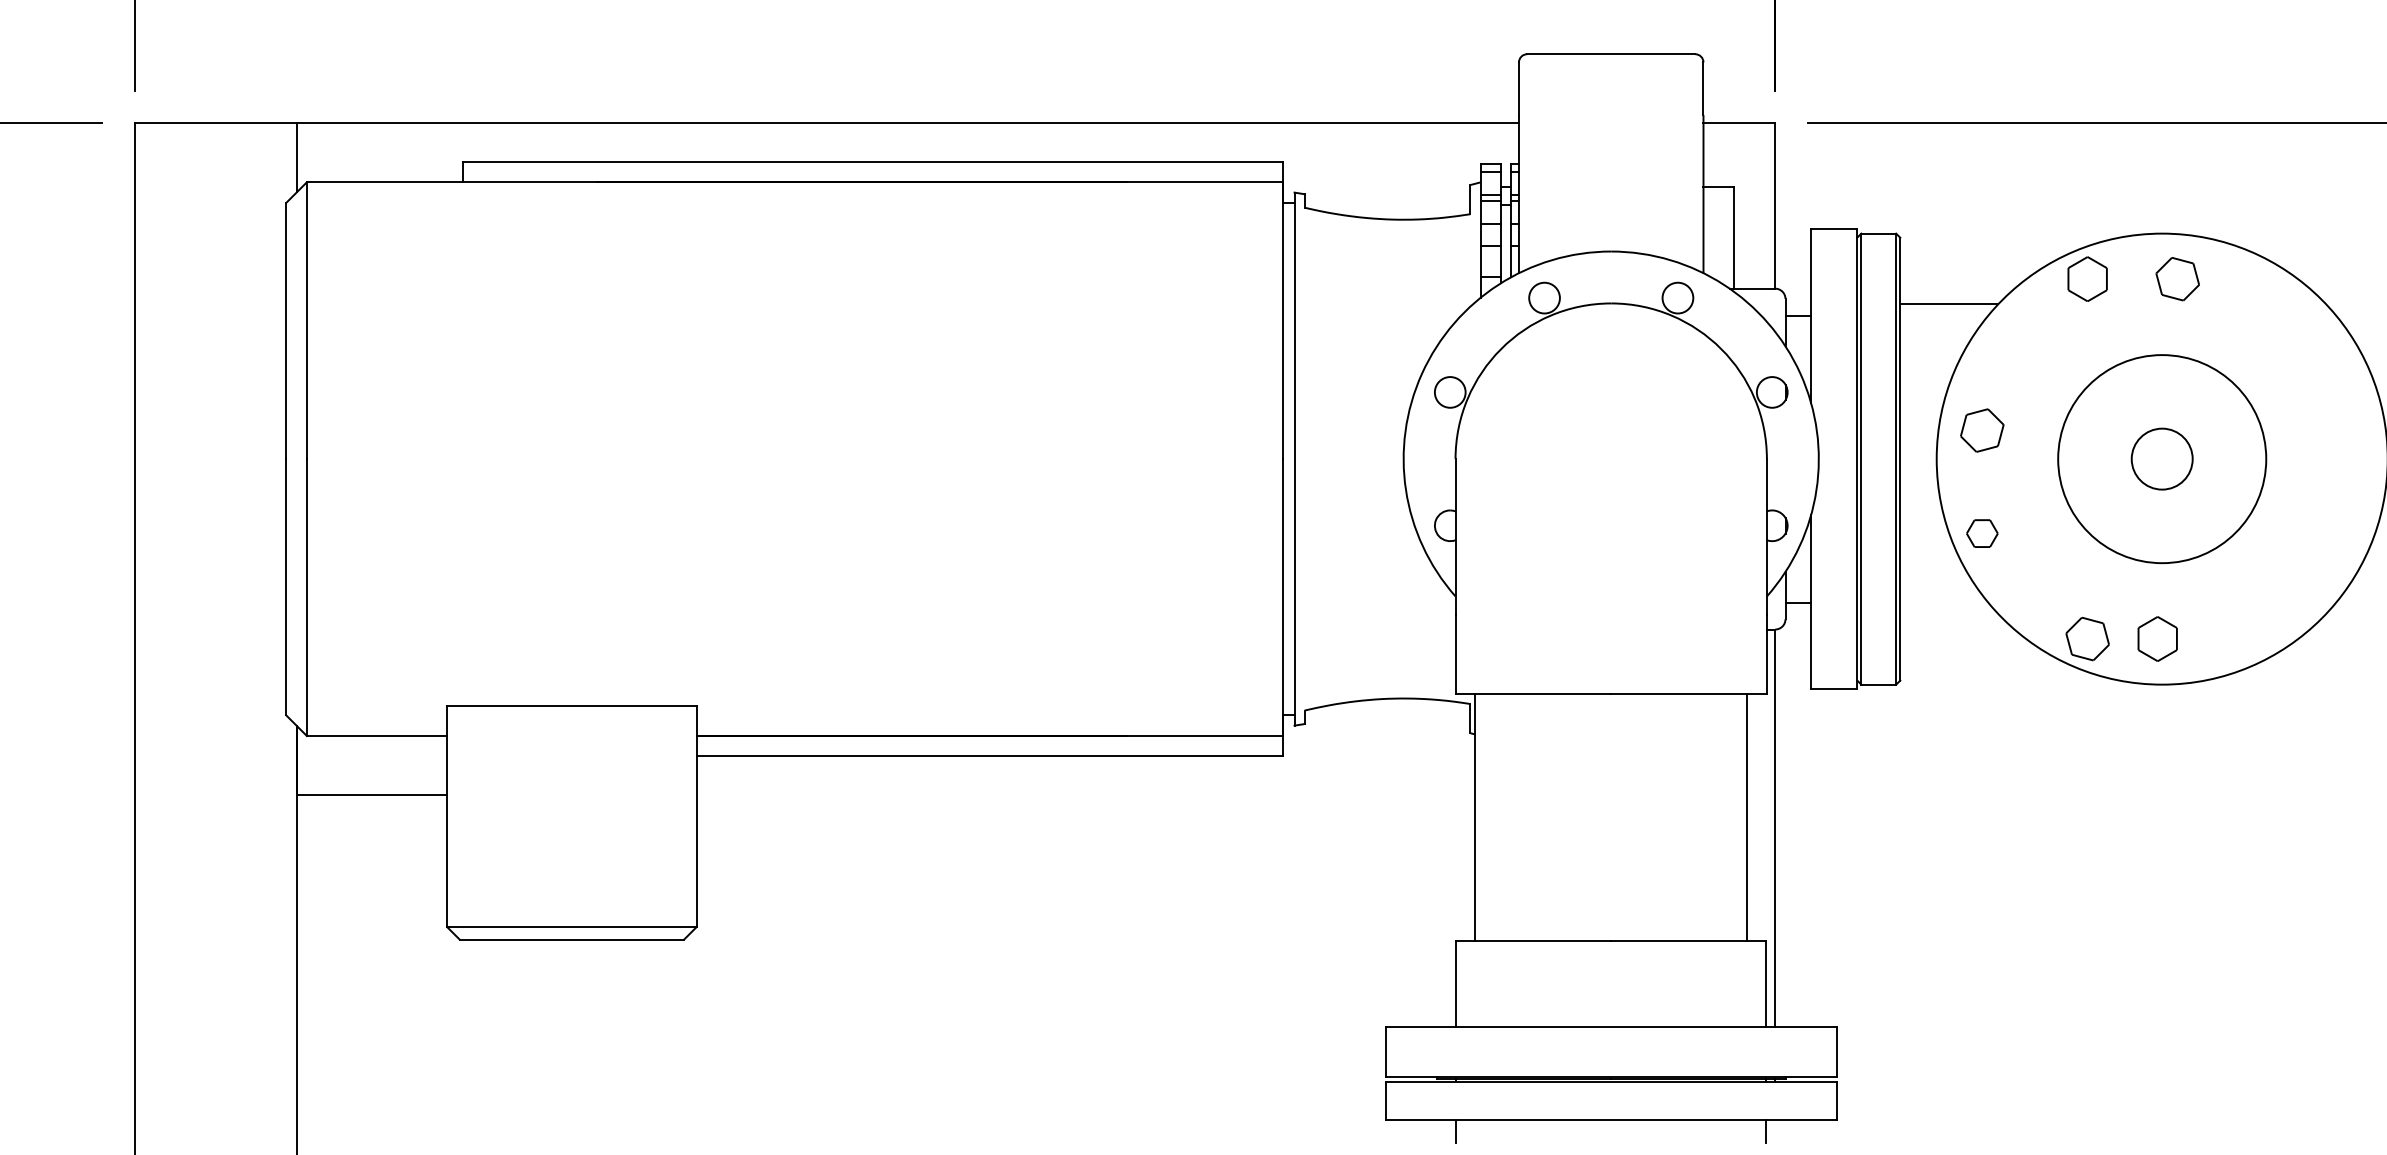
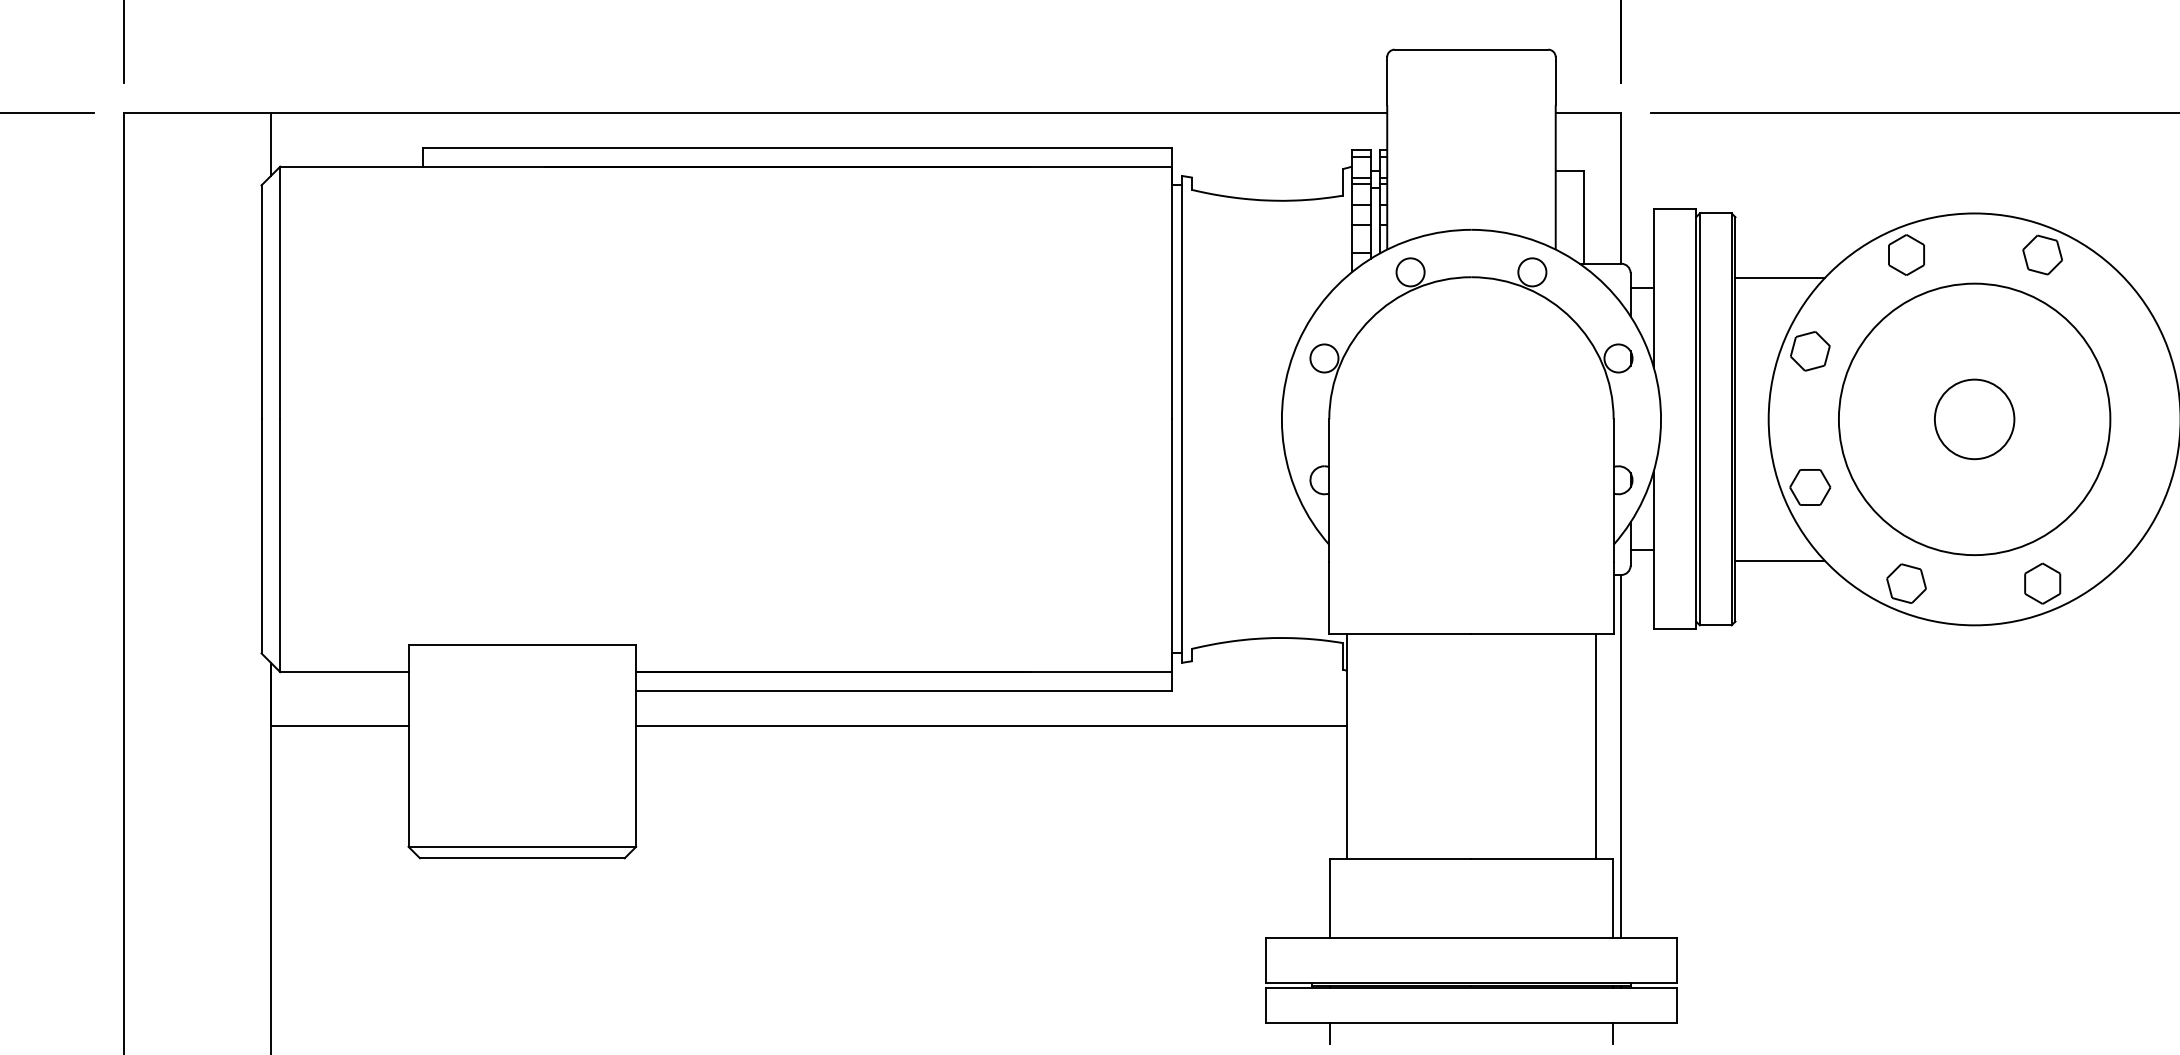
part: (2177, 279) -> (2042, 255), moved
part: (1982, 430) -> (1810, 351), moved
circle: (2161, 458) -> (1973, 418), size x1.43
circle: (2161, 458) -> (1973, 418), size x1.43
part: (1982, 533) -> (1810, 487), size x1.43
line: (1949, 614) -> (1780, 561), added
part: (2157, 638) -> (2042, 583), moved
line: (1085, 794) -> (991, 725), added

